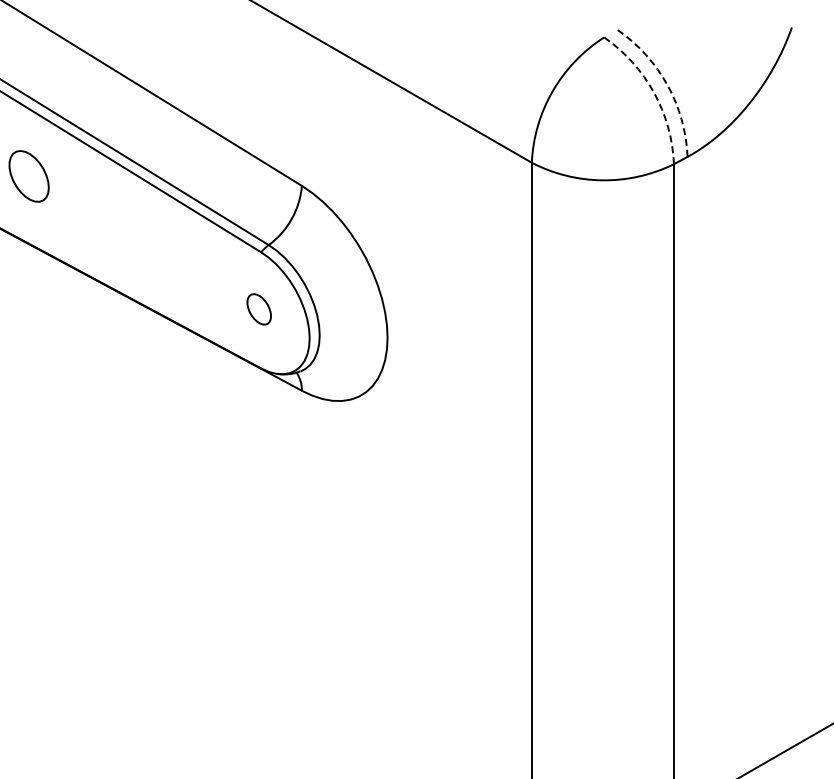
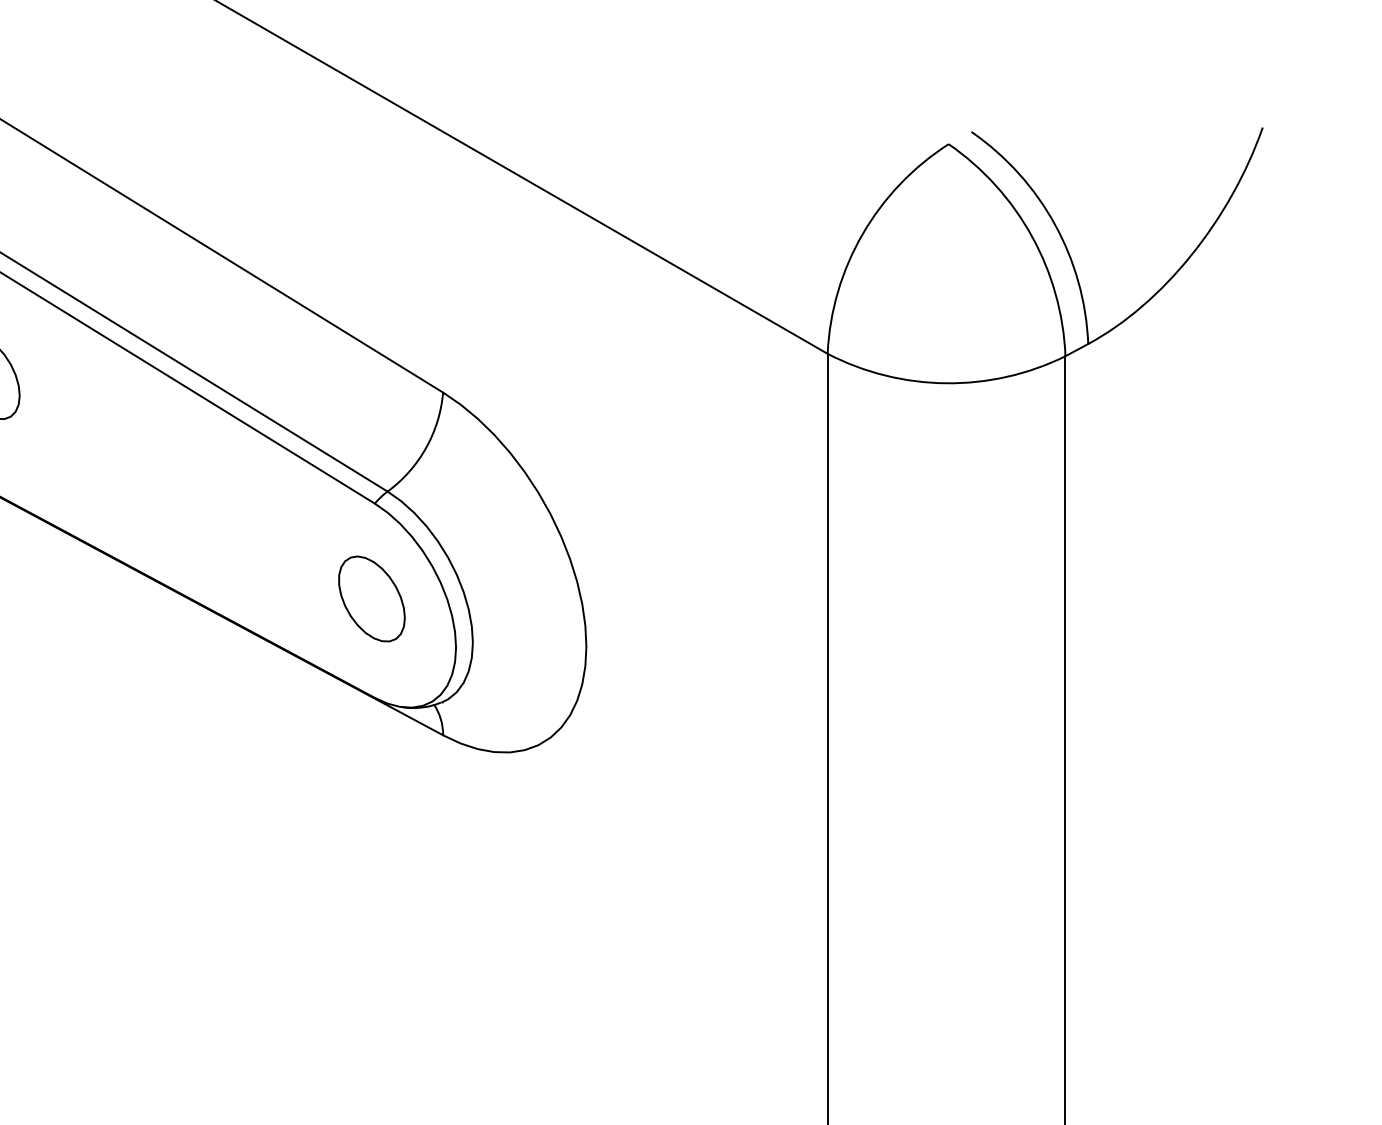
arc: (667, 85) -> (1054, 224), dashed -> solid
arc: (653, 92) -> (1031, 236), dashed -> solid
part: (258, 309) -> (370, 599), size x1.67

